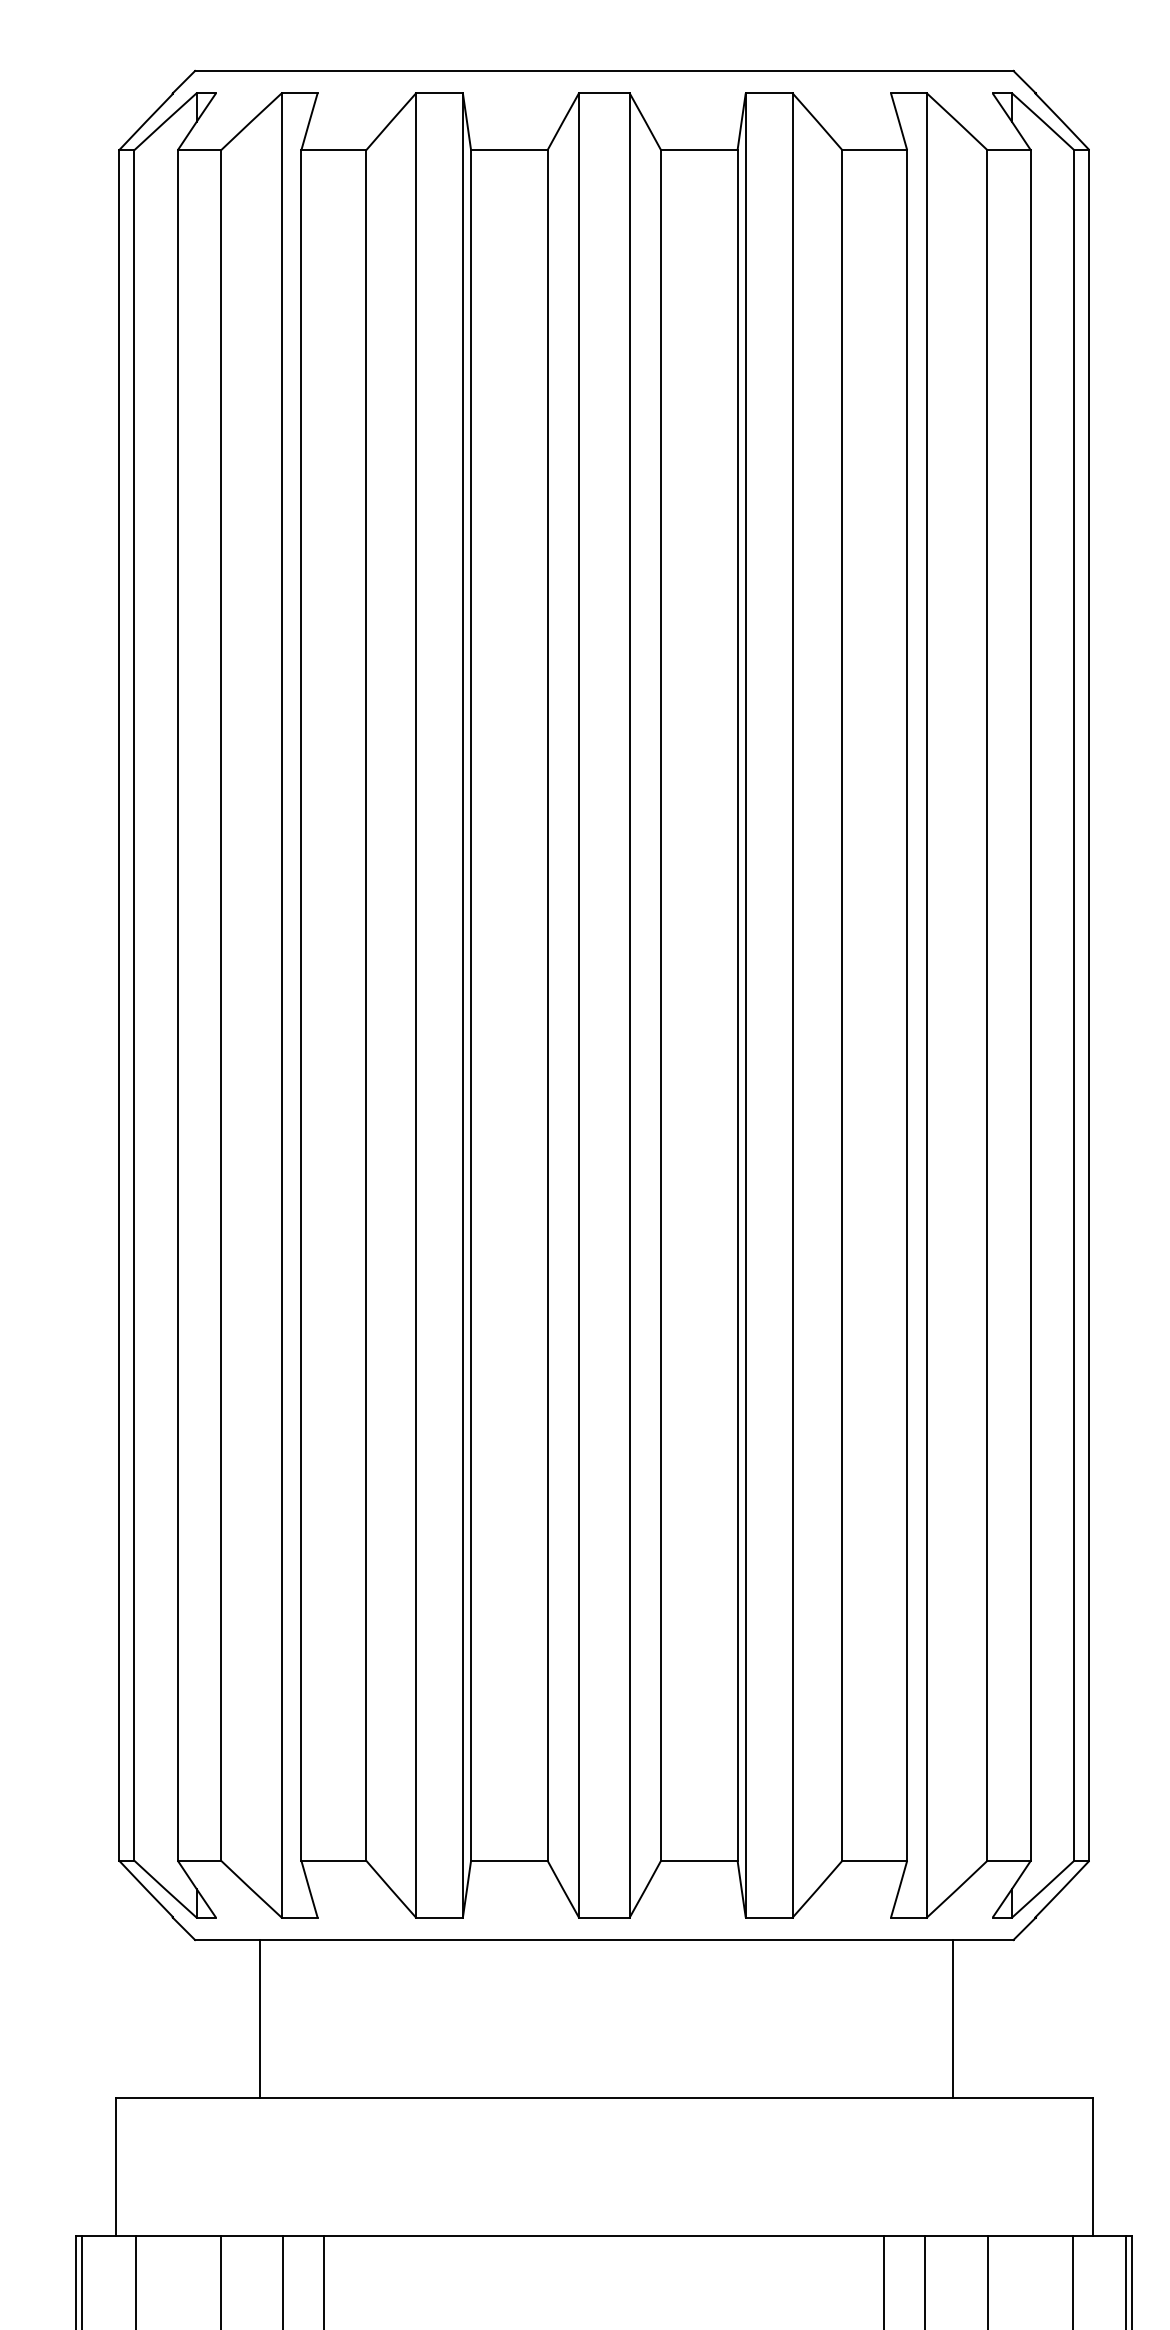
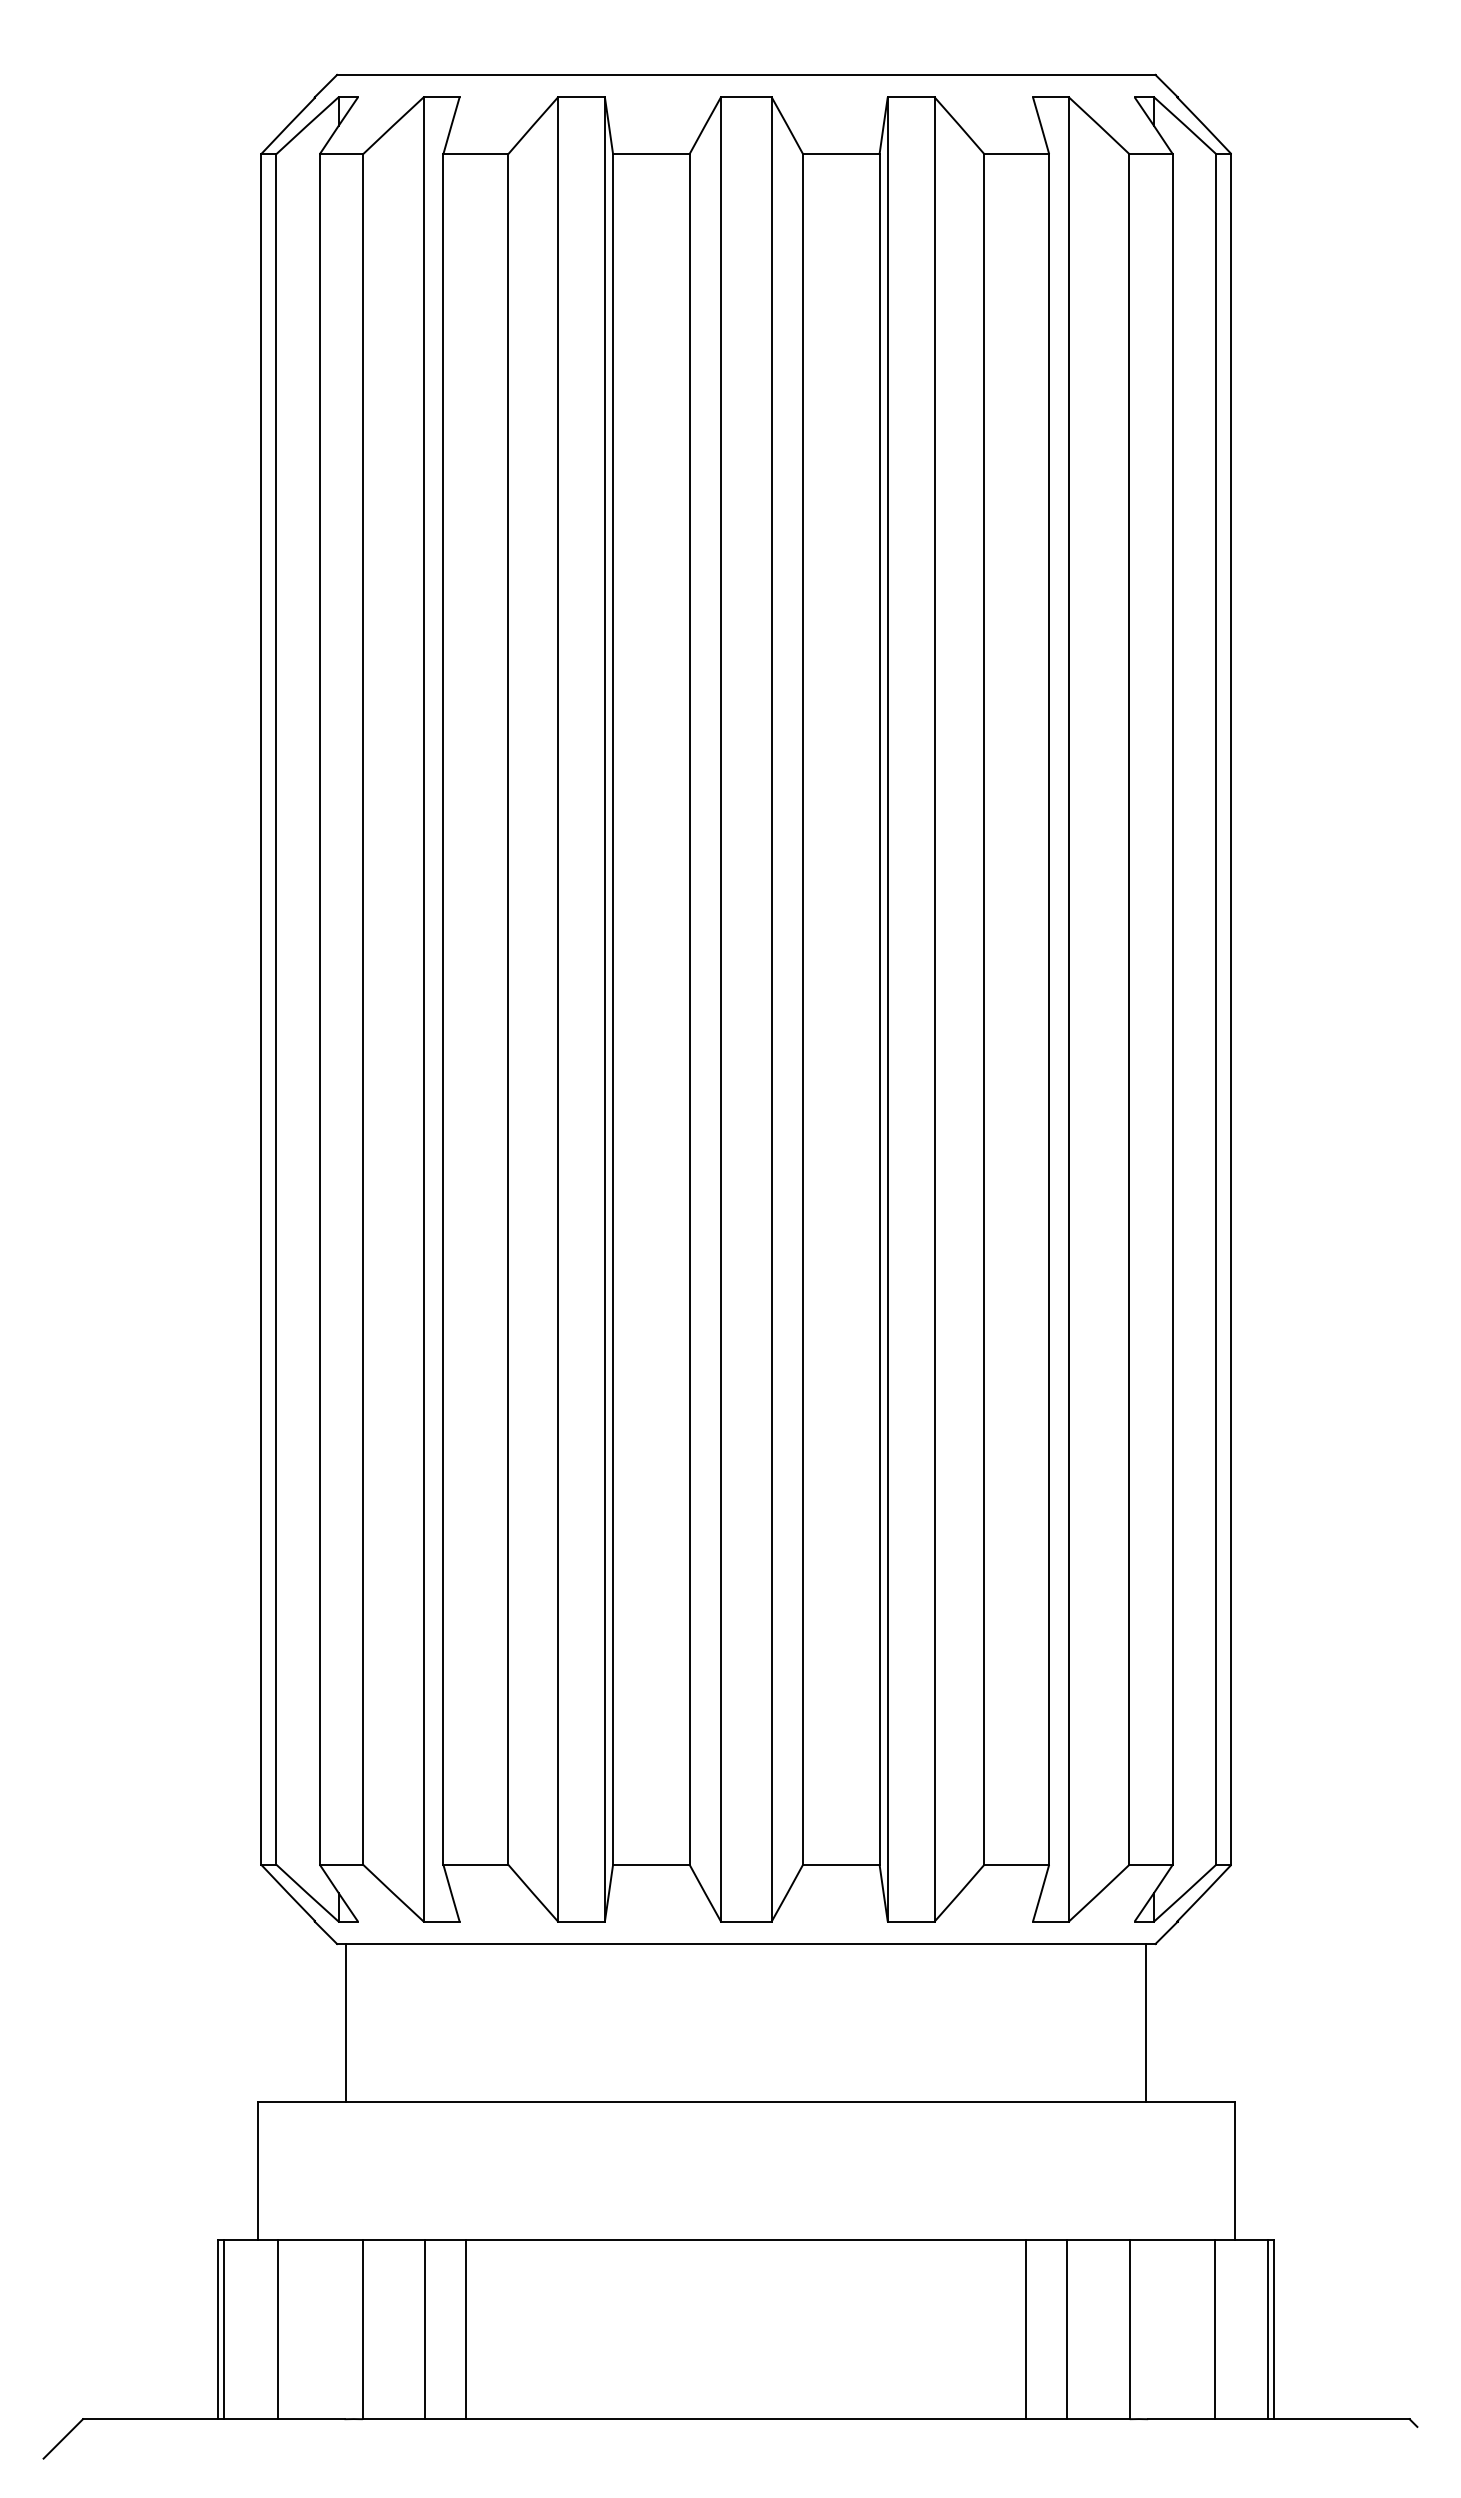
line: (260, 2019) -> (346, 2023), moved
line: (953, 2019) -> (1146, 2023), moved

